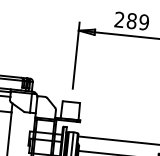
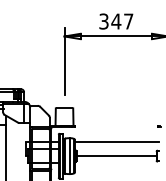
text: (132, 21) -> (116, 21), 289 -> 347

